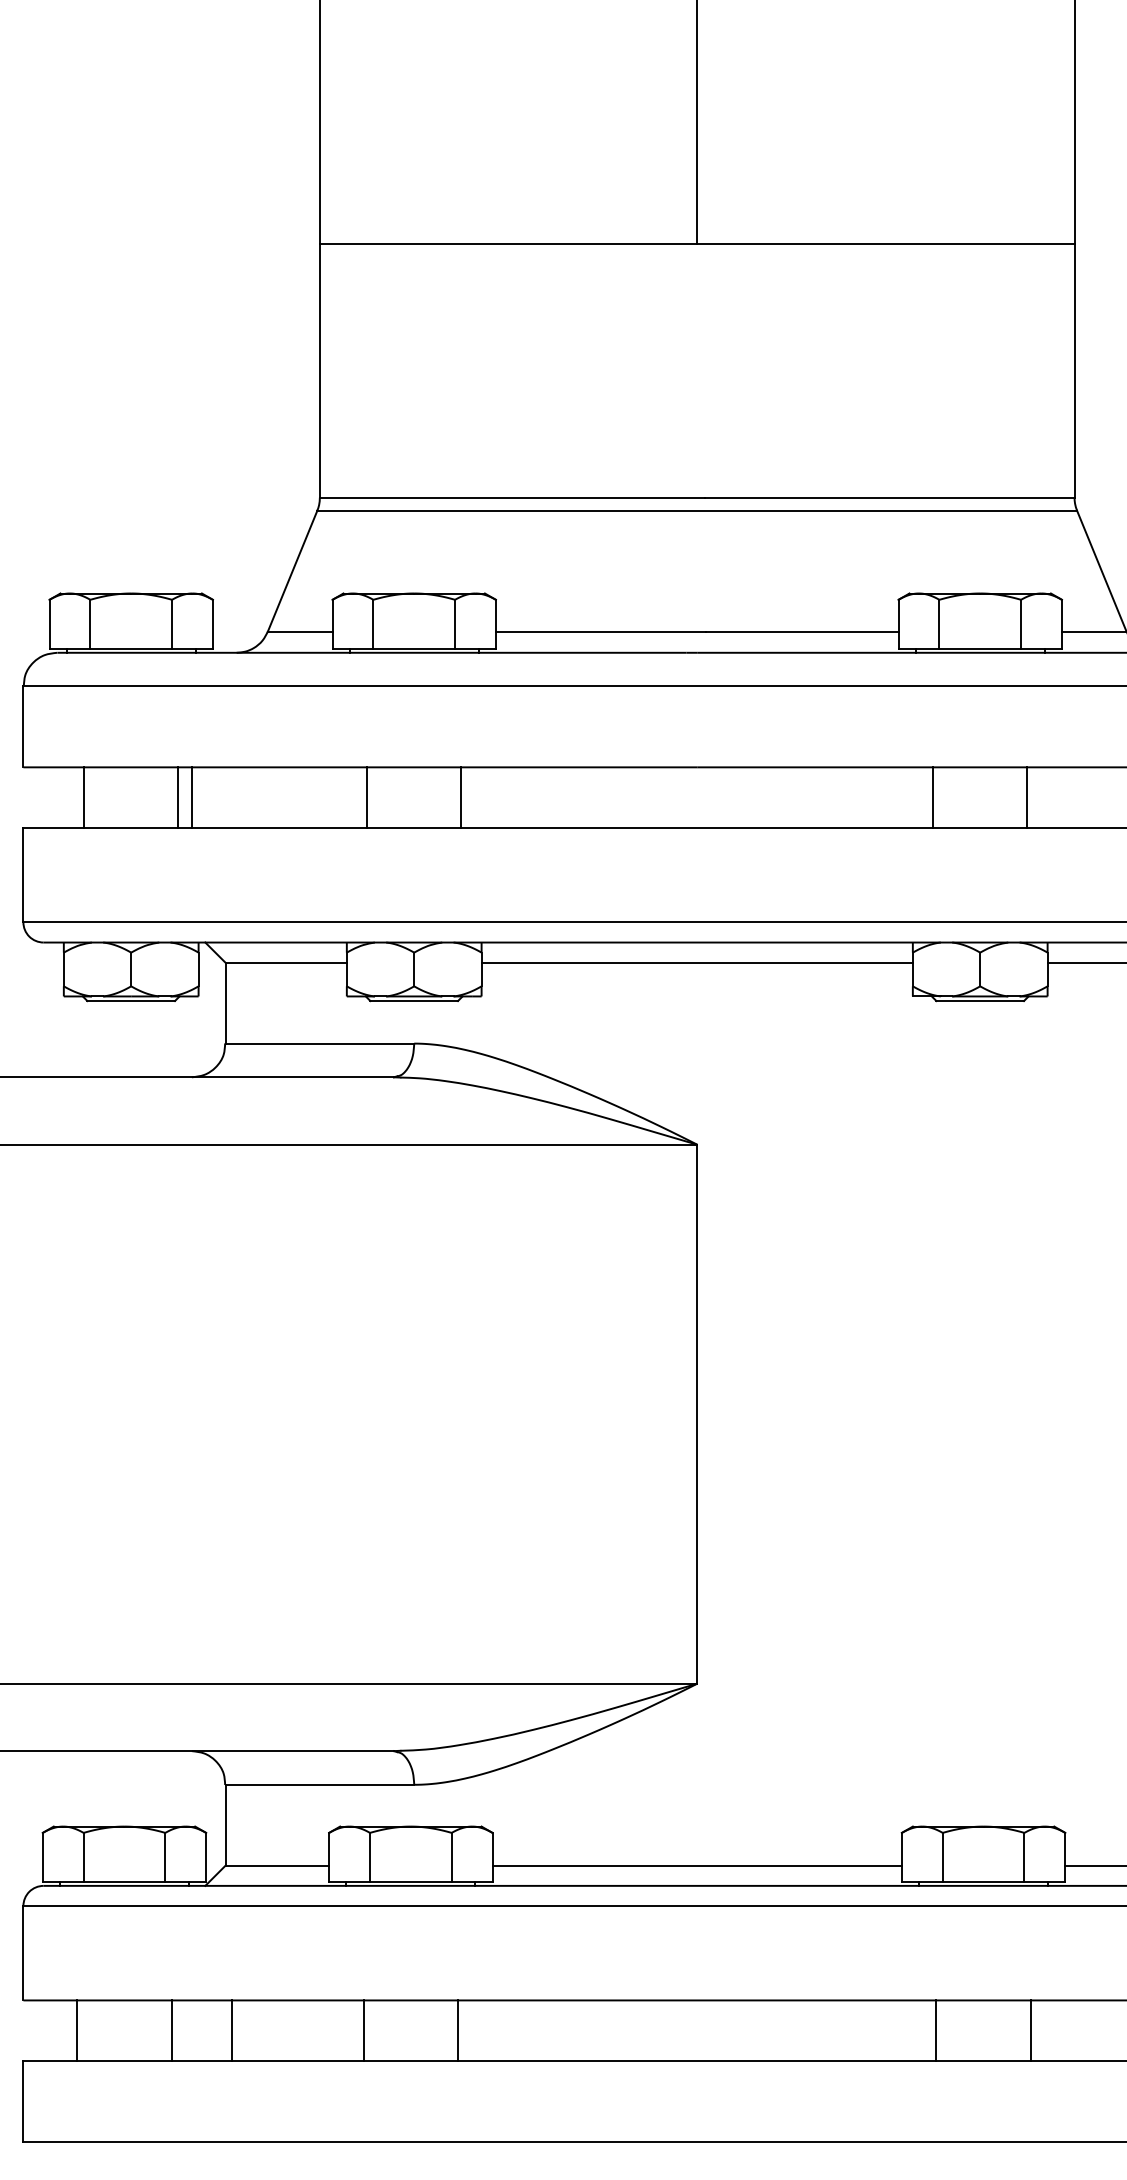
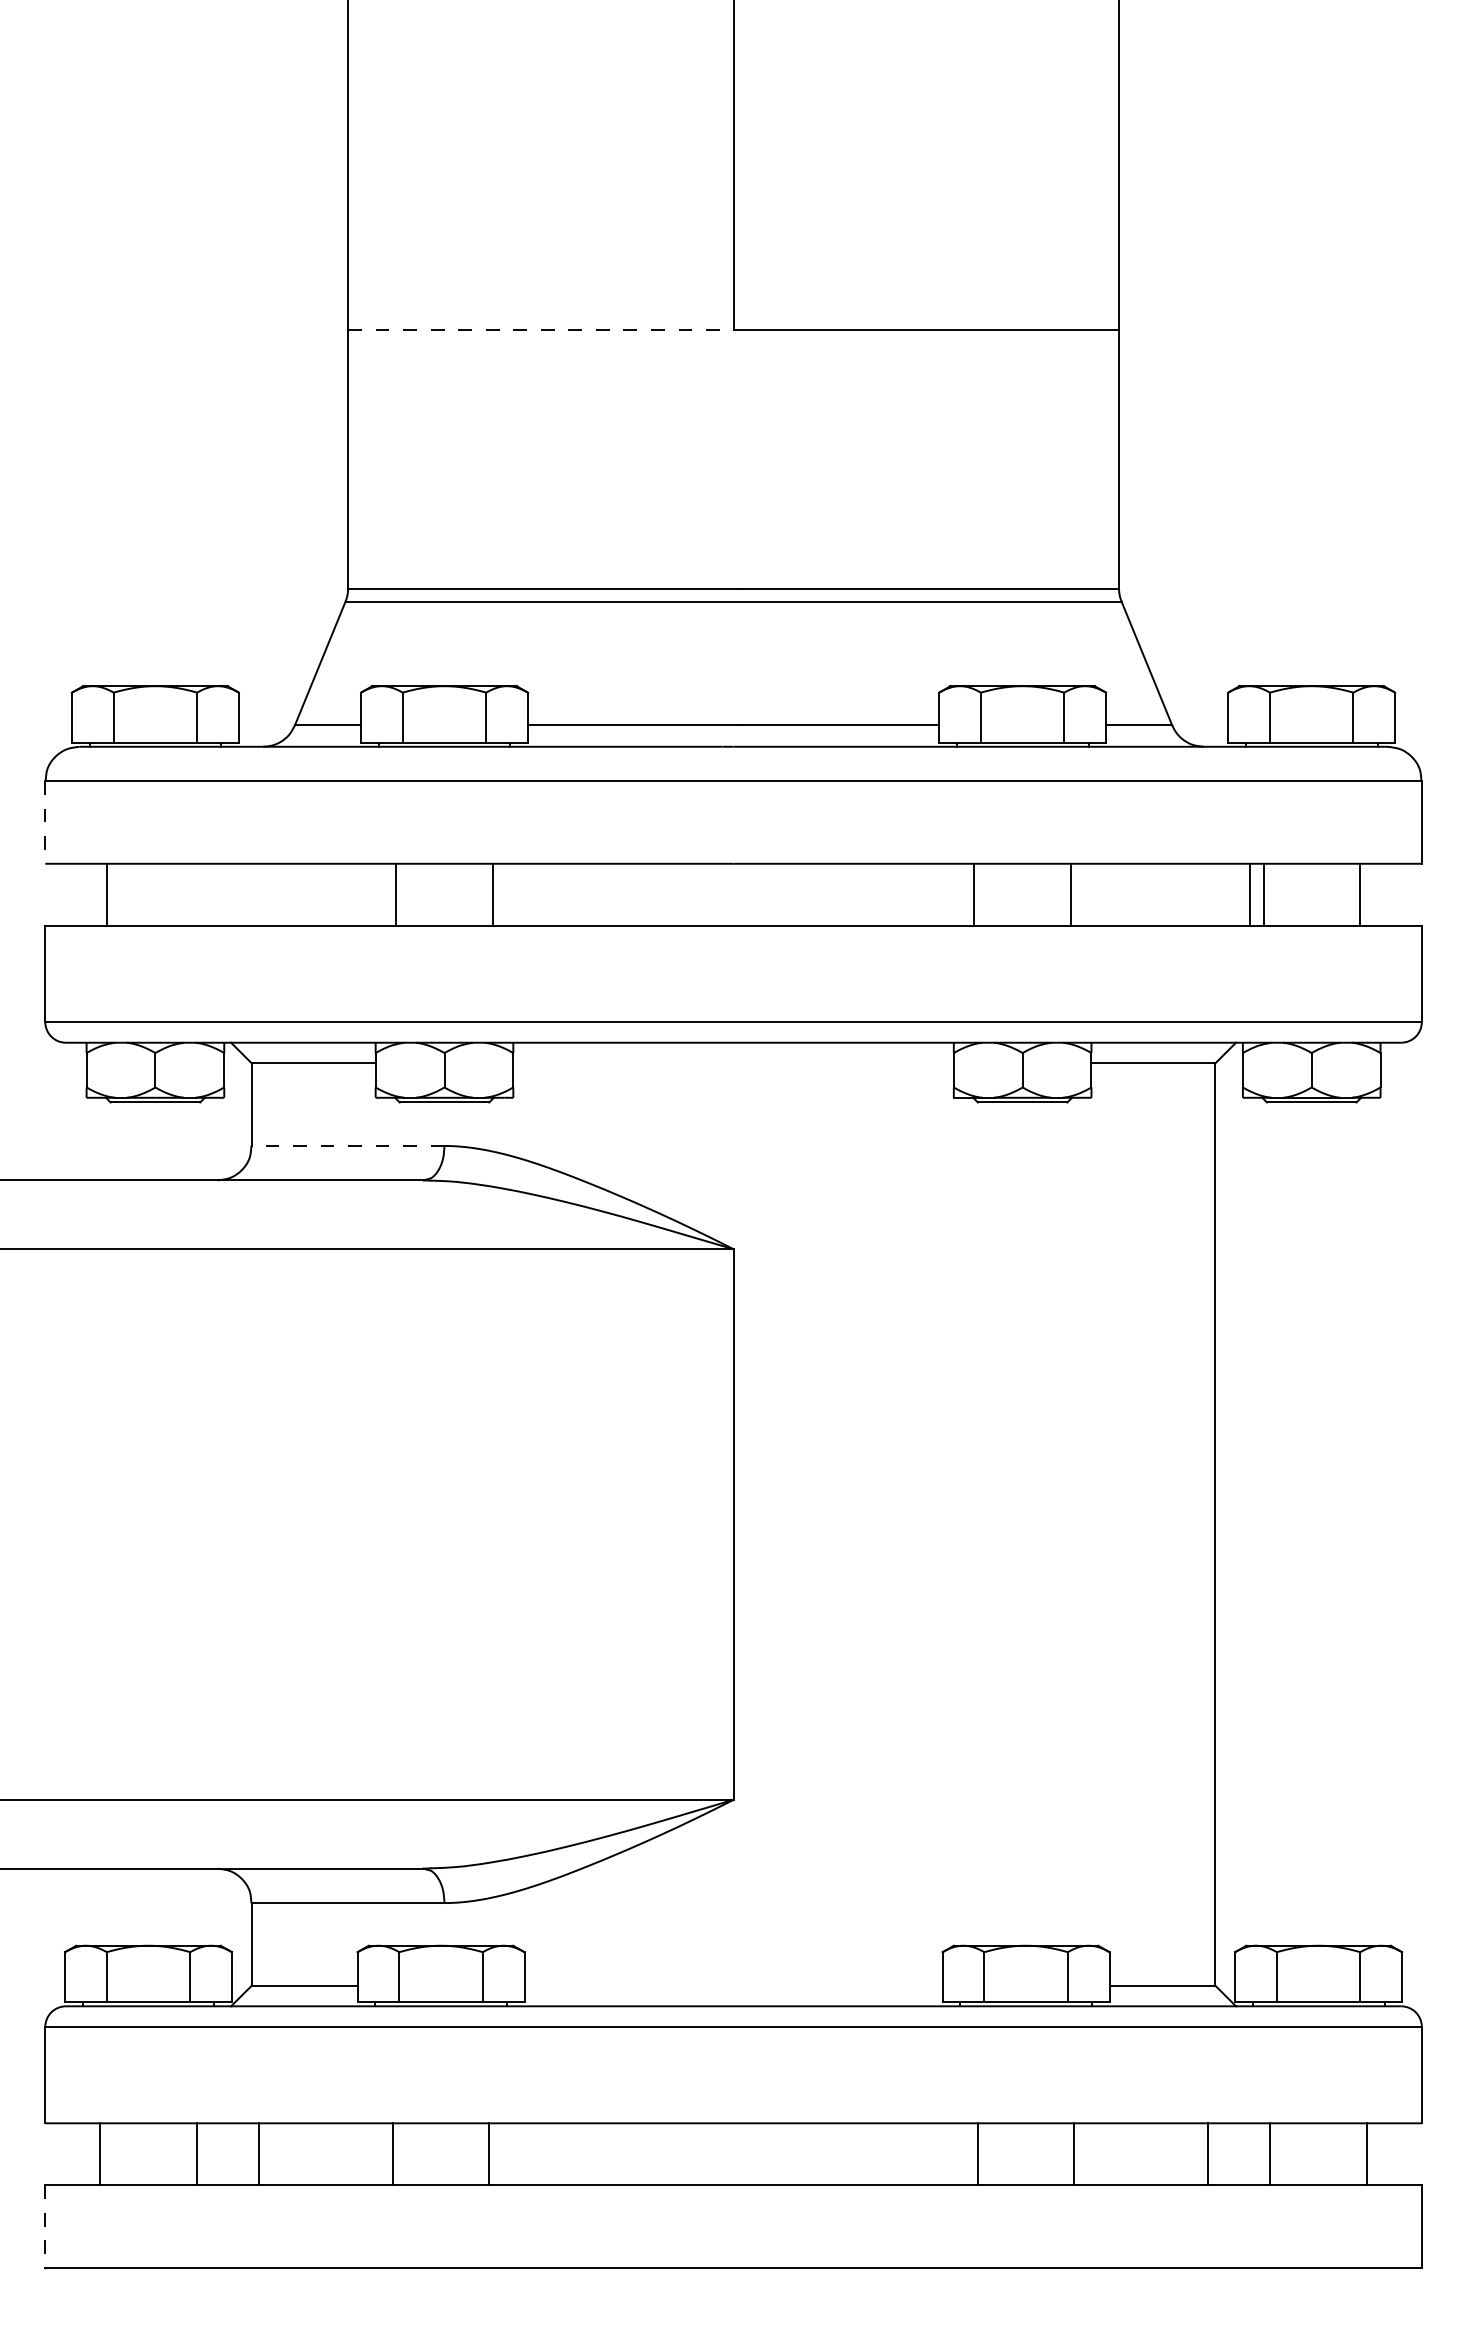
line: (508, 244) -> (540, 329), solid -> dashed
line: (23, 727) -> (45, 823), solid -> dashed
line: (178, 797) -> (203, 894), removed
line: (191, 797) -> (217, 894), removed
line: (697, 962) -> (733, 1063), removed
line: (319, 1043) -> (347, 1145), solid -> dashed
line: (697, 1865) -> (733, 1985), removed
line: (23, 2102) -> (45, 2227), solid -> dashed

